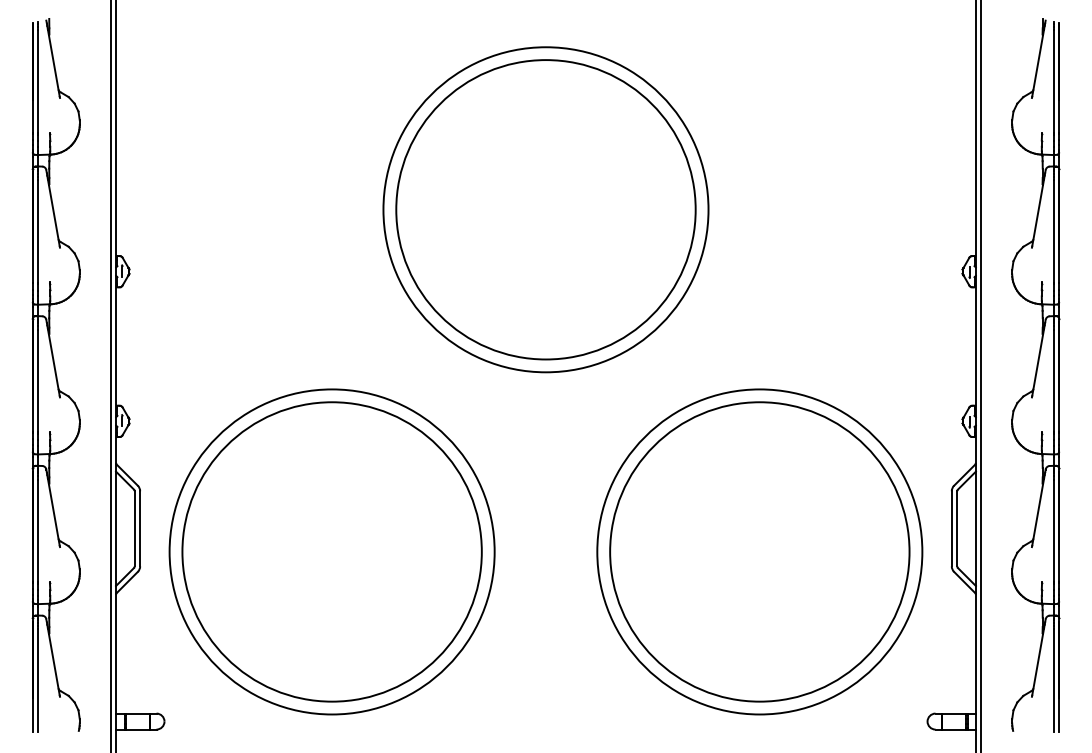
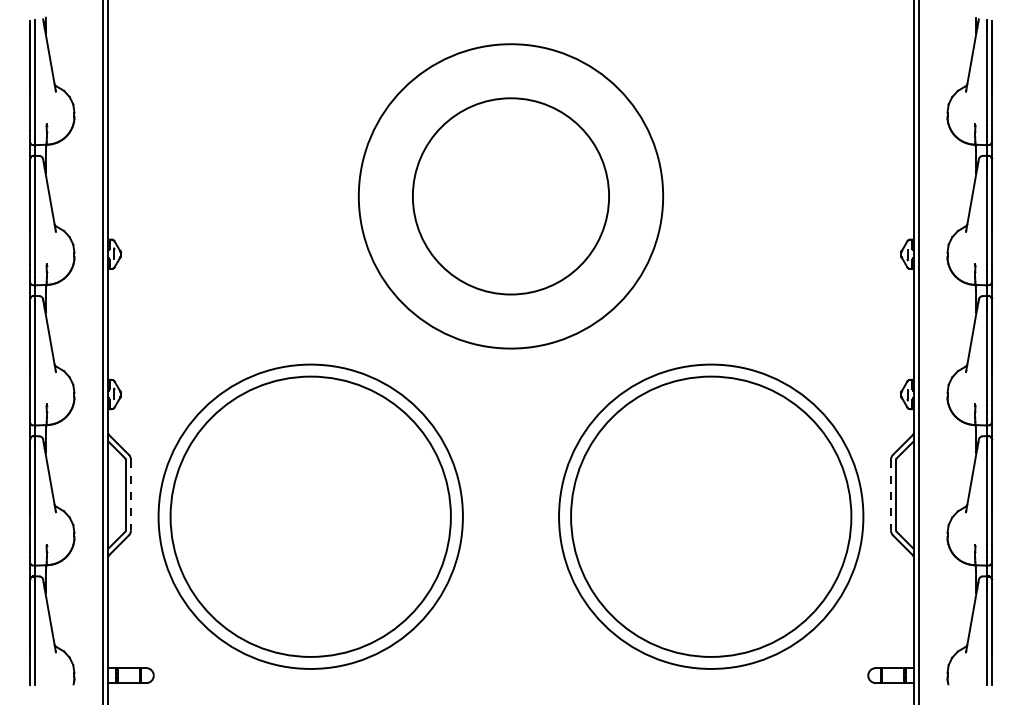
circle: (545, 209) -> (510, 196), size x0.7
line: (140, 528) -> (131, 494), solid -> dashed
line: (951, 528) -> (890, 494), solid -> dashed

